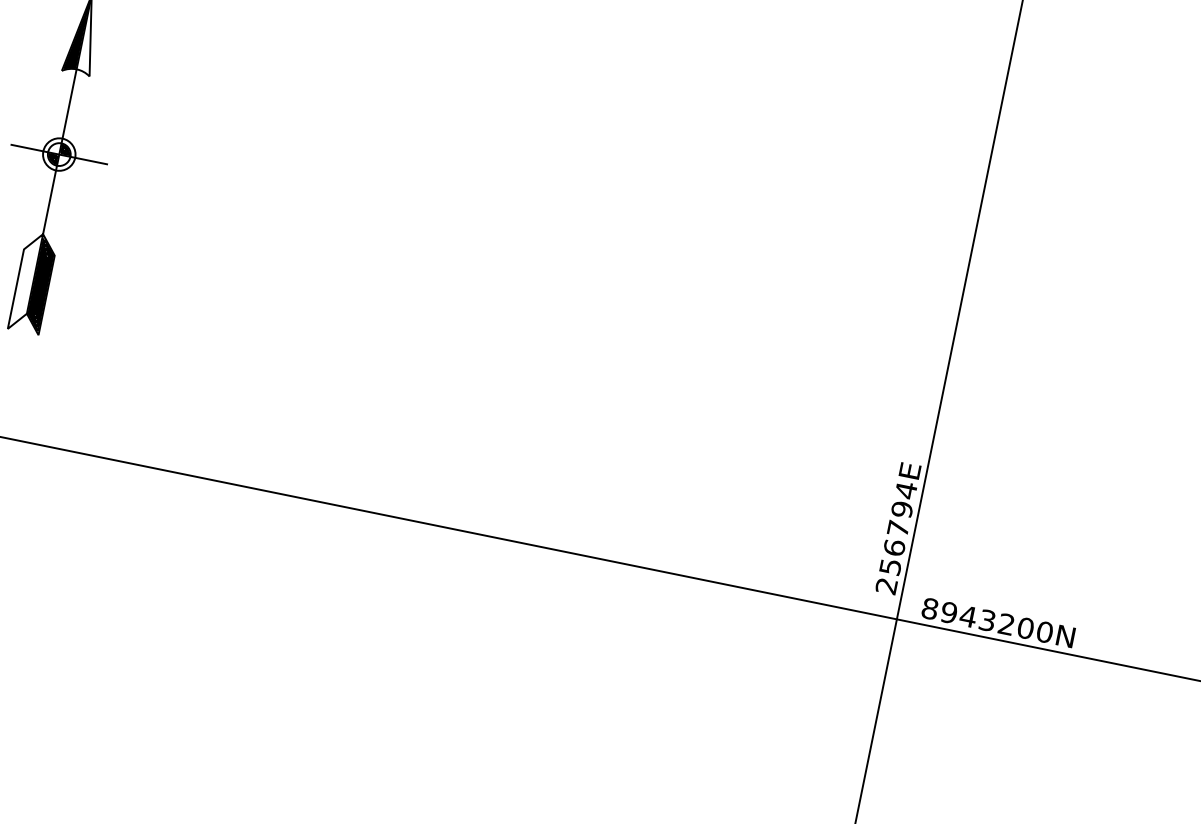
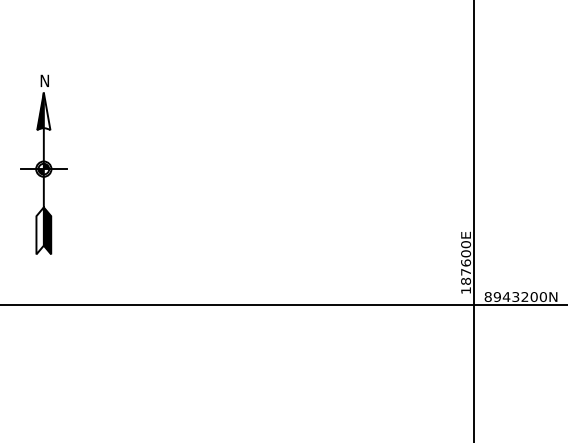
text: (897, 538) -> (466, 267), 256794E -> 187600E

